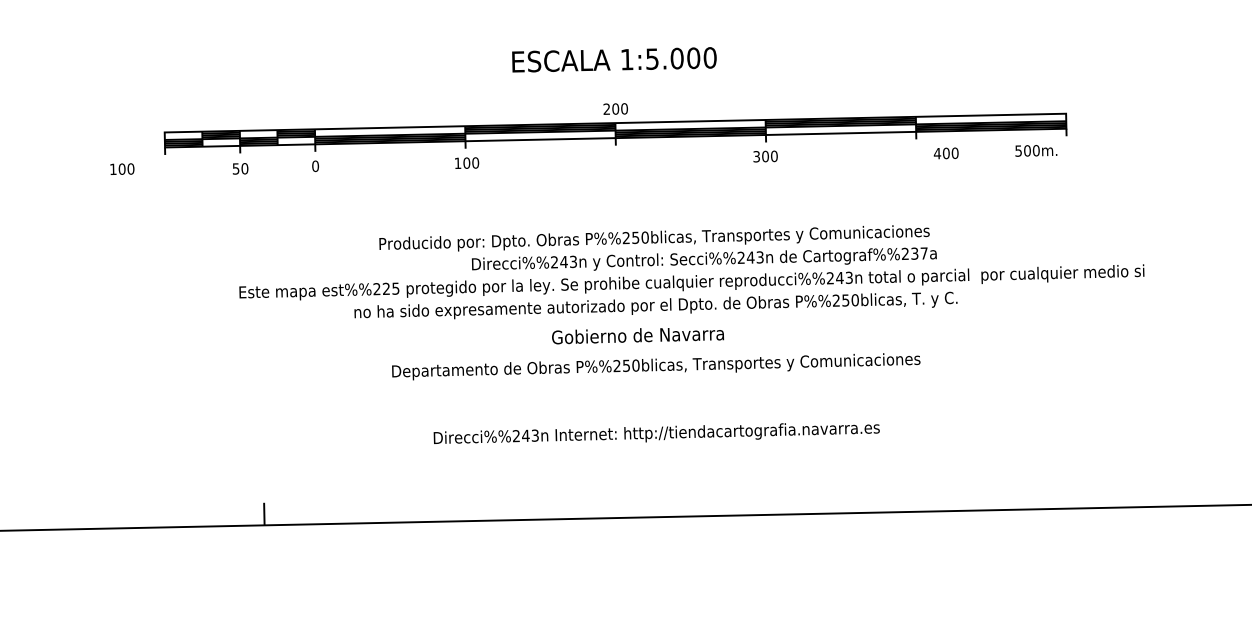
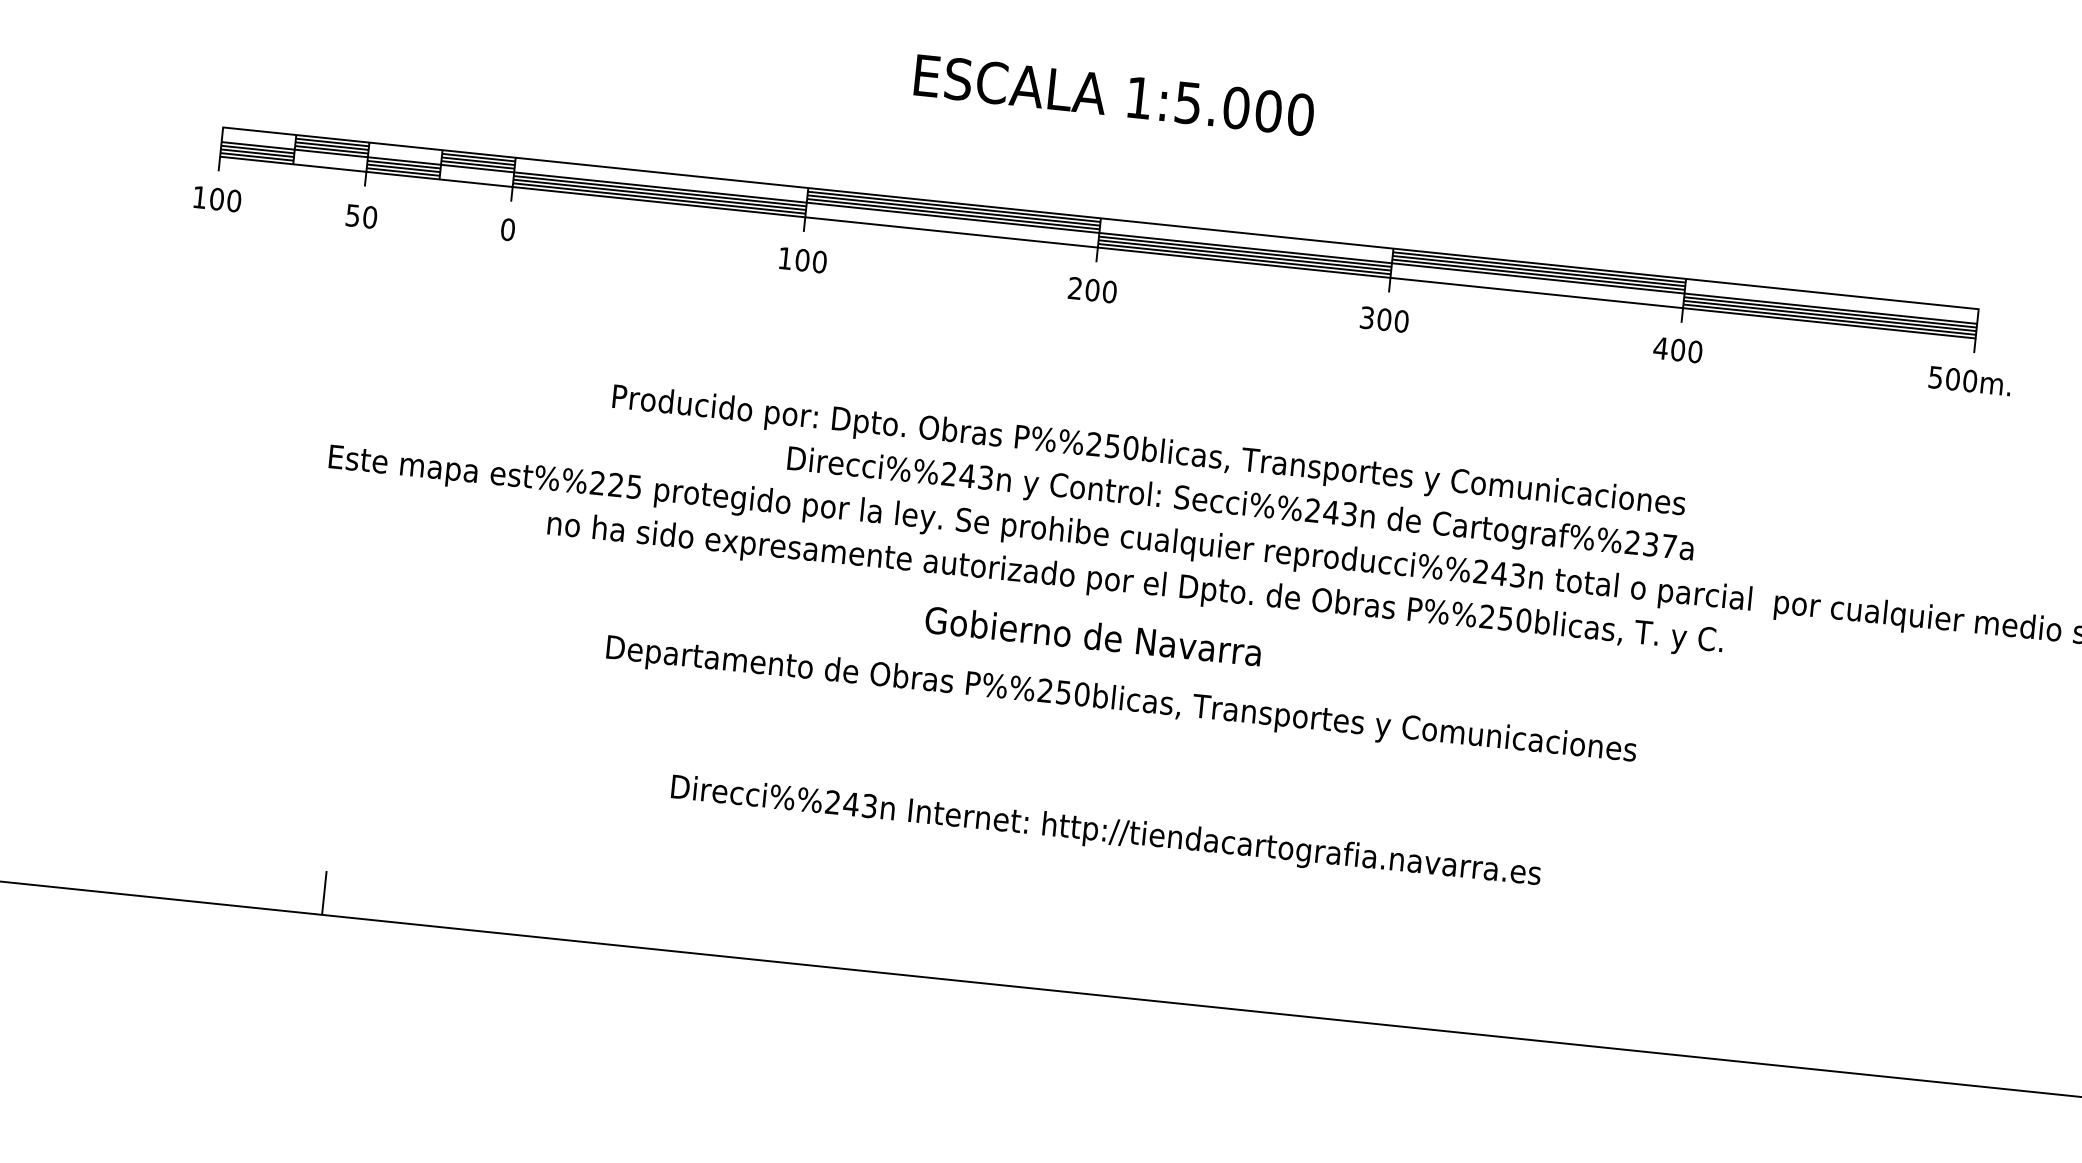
text: (615, 108) -> (1092, 289), moved
text: (1036, 150) -> (1970, 380), moved
text: (945, 153) -> (1676, 350), moved
text: (122, 168) -> (217, 197), moved

